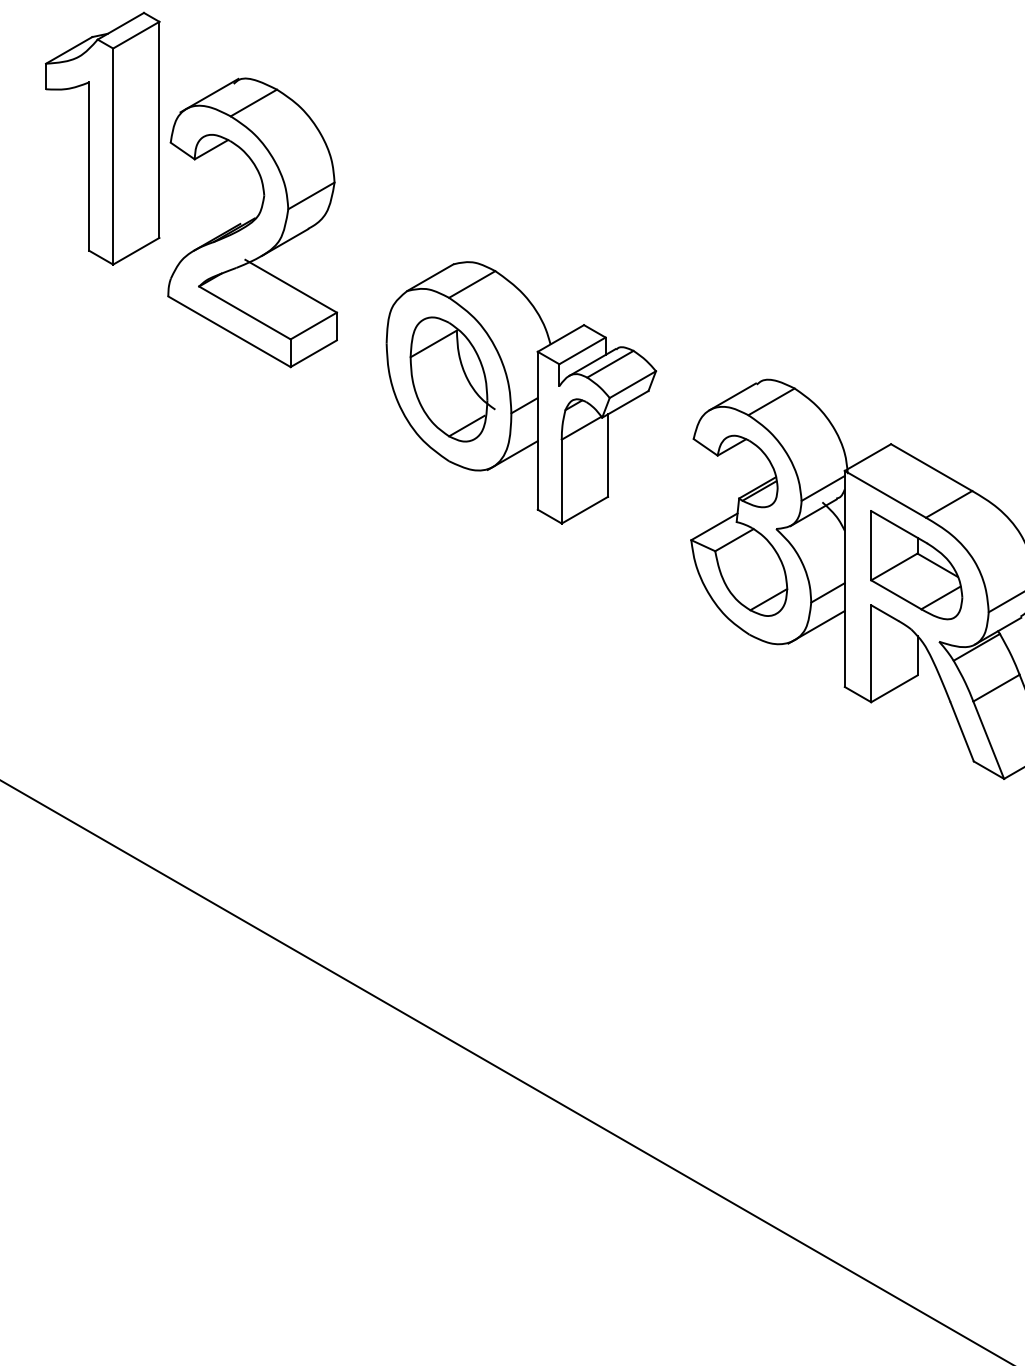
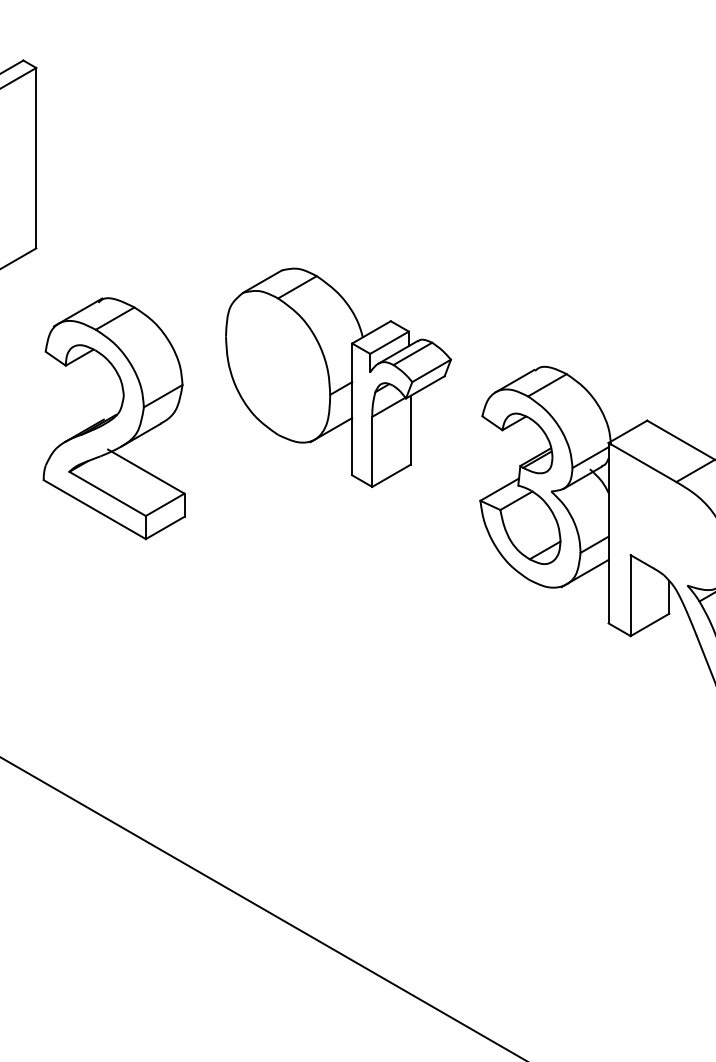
part: (252, 222) -> (114, 418), moved
part: (452, 379) -> (281, 366), removed
part: (916, 565) -> (668, 521), removed

